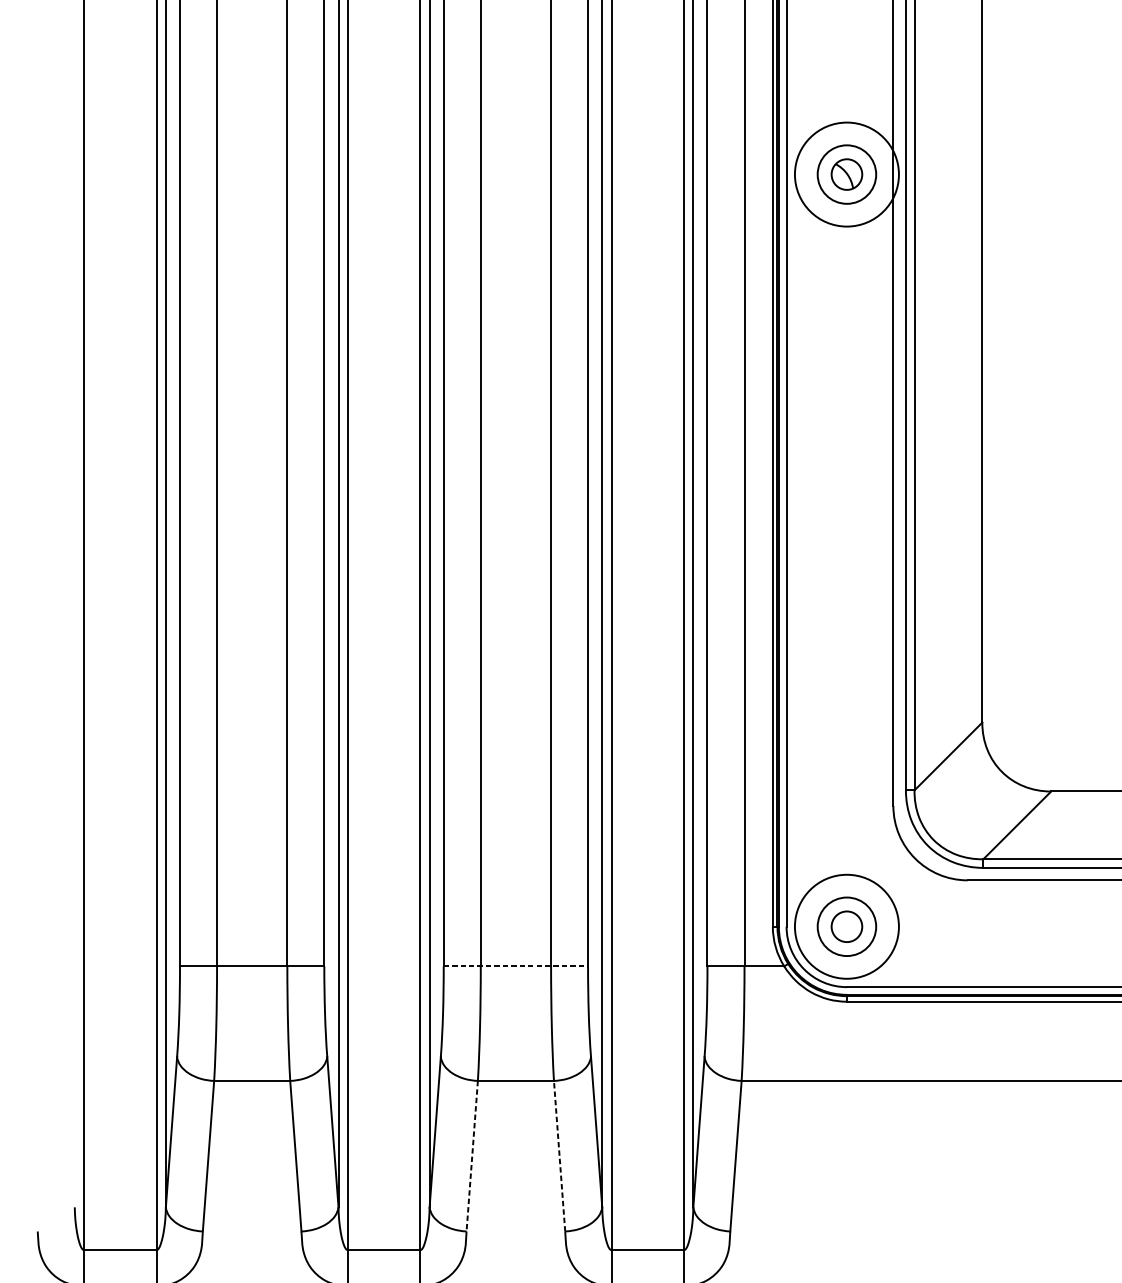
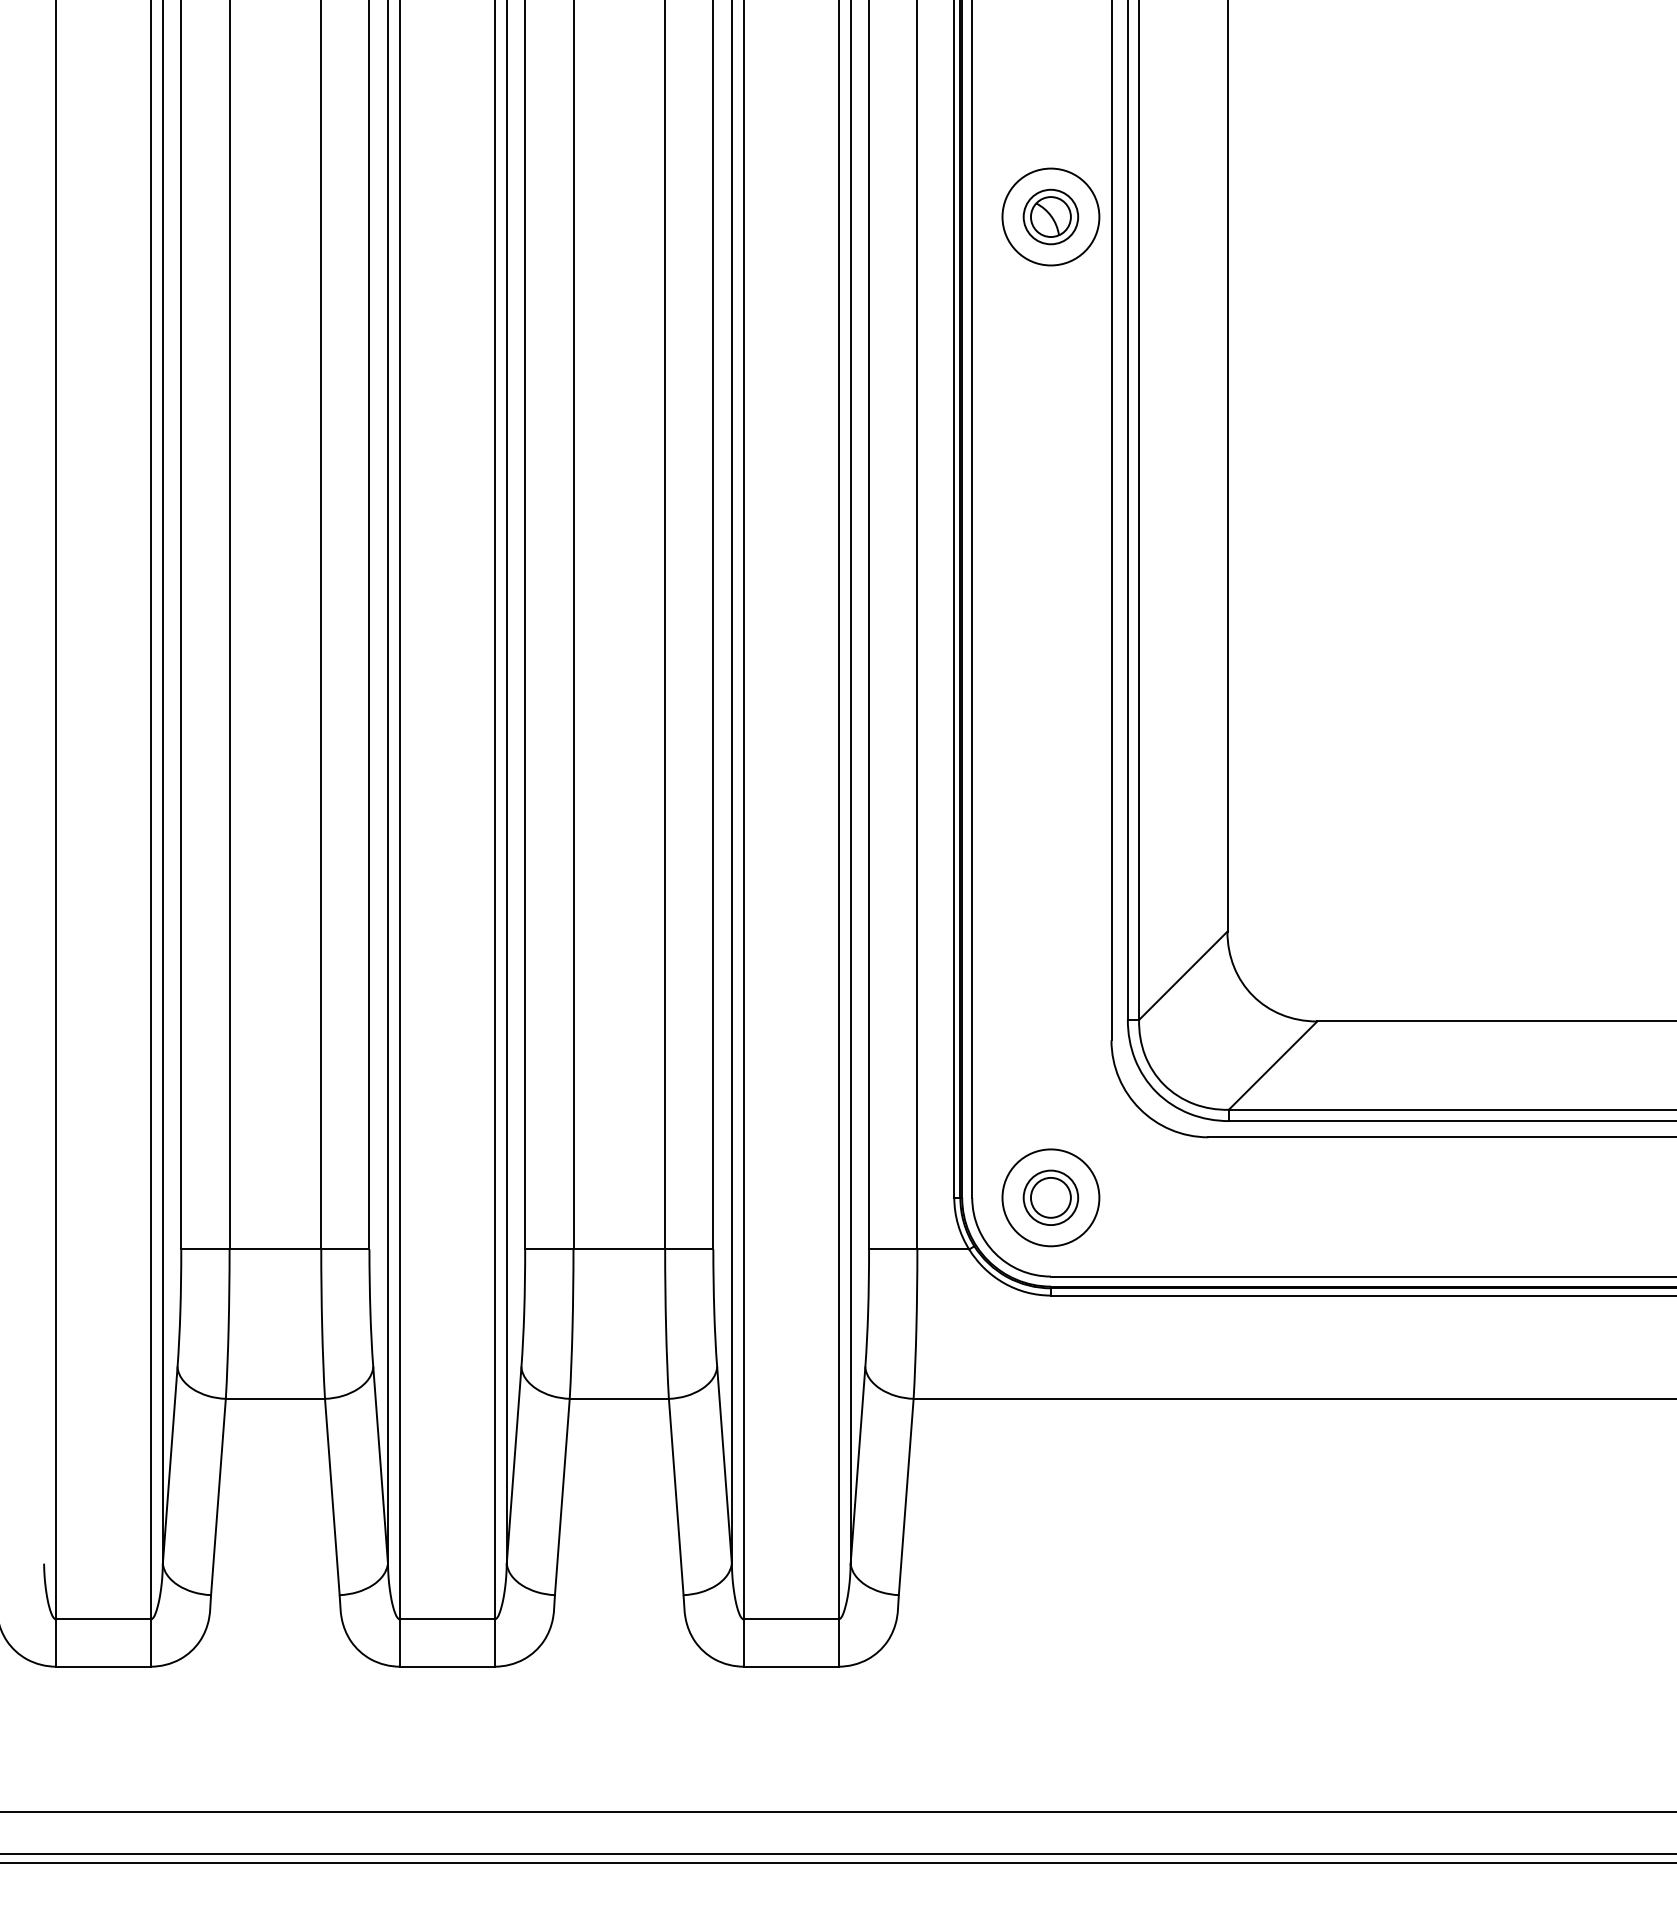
circle: (846, 174) -> (1050, 216), size x0.71
circle: (846, 174) -> (1050, 216), size x0.71
circle: (846, 926) -> (1050, 1197), size x0.71
circle: (846, 926) -> (1050, 1197), size x0.71
line: (516, 966) -> (619, 1249), dashed -> solid
line: (559, 1155) -> (676, 1496), dashed -> solid
line: (472, 1156) -> (562, 1497), dashed -> solid

